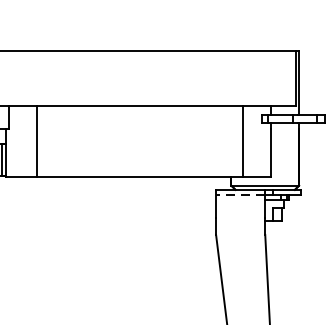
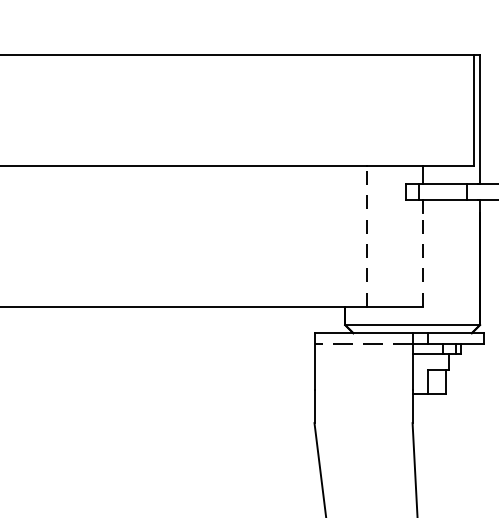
line: (242, 140) -> (367, 234), solid -> dashed
line: (270, 153) -> (423, 260), solid -> dashed

